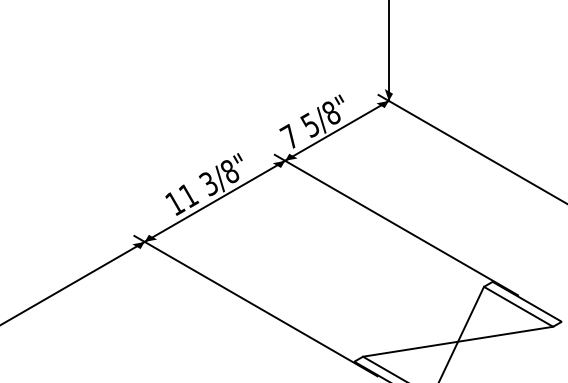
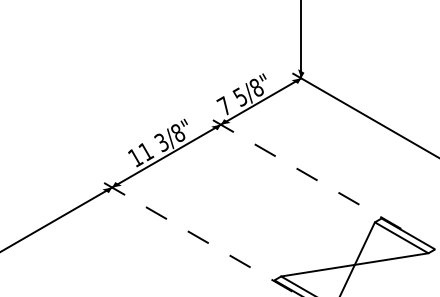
line: (396, 225) -> (307, 174), solid -> dashed
line: (256, 306) -> (198, 237), solid -> dashed

